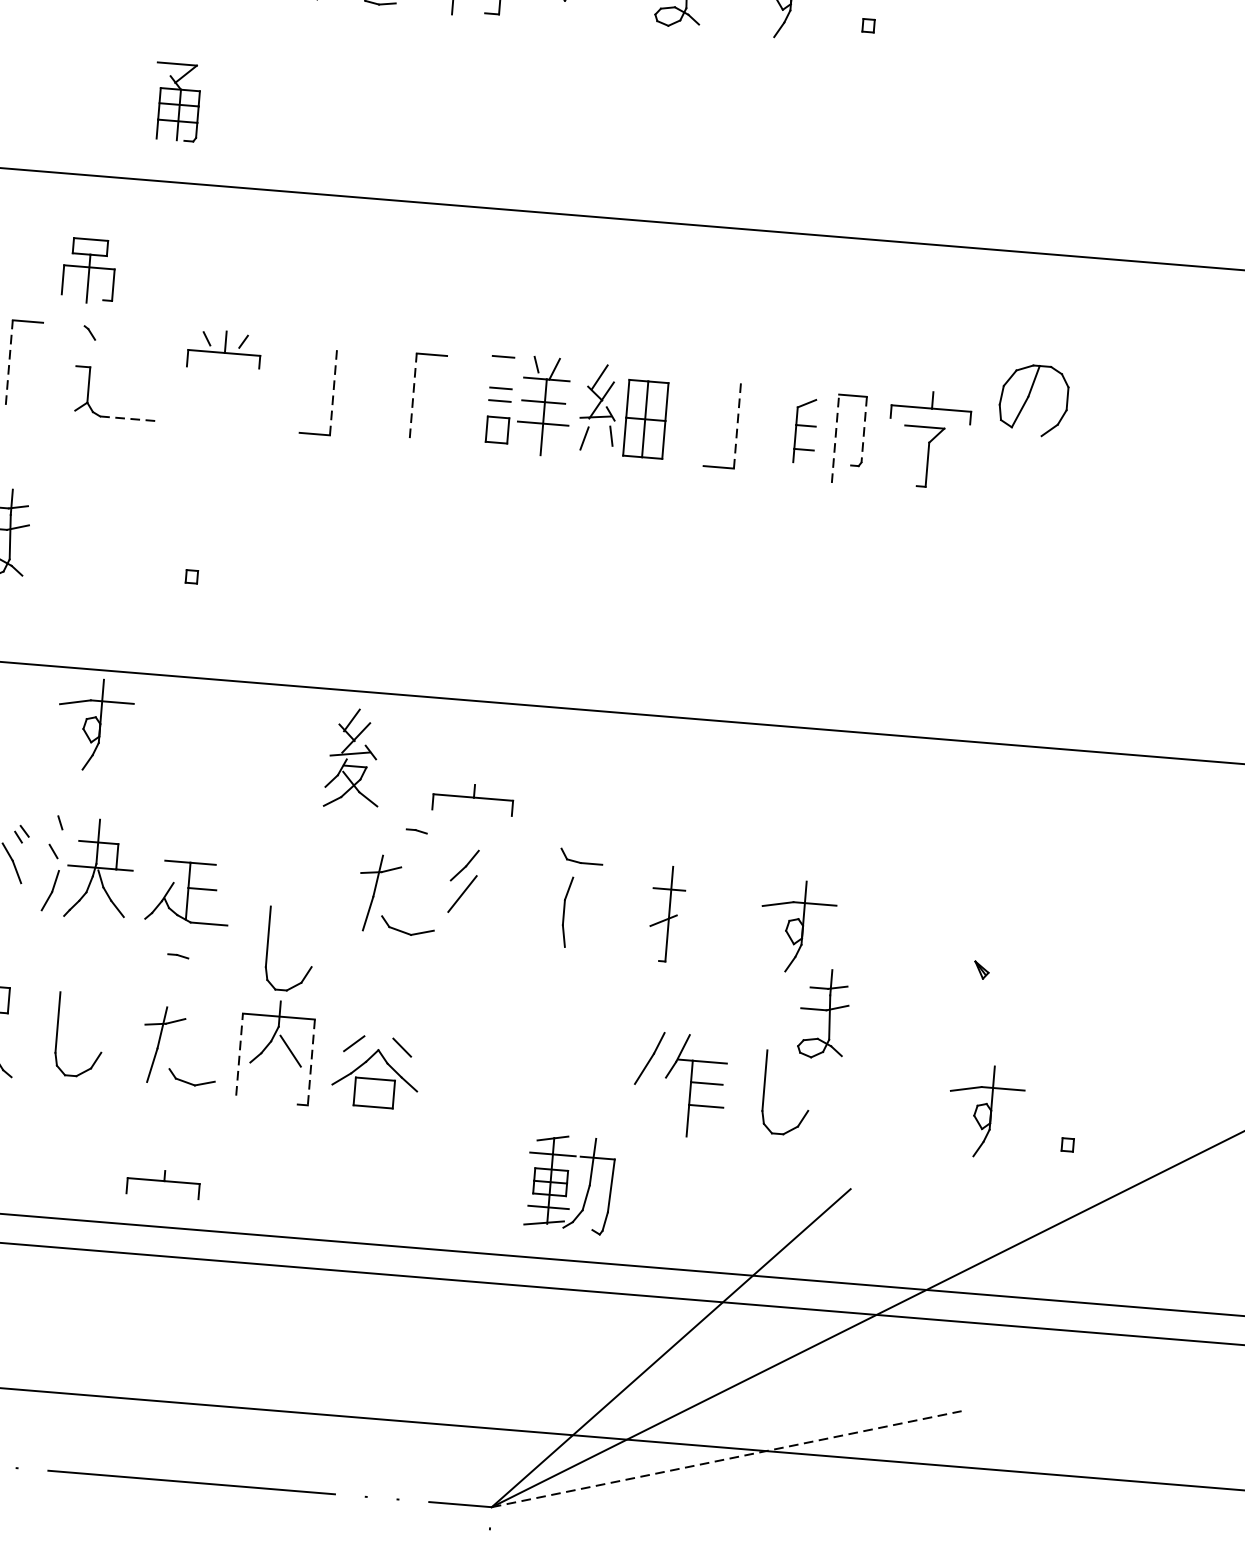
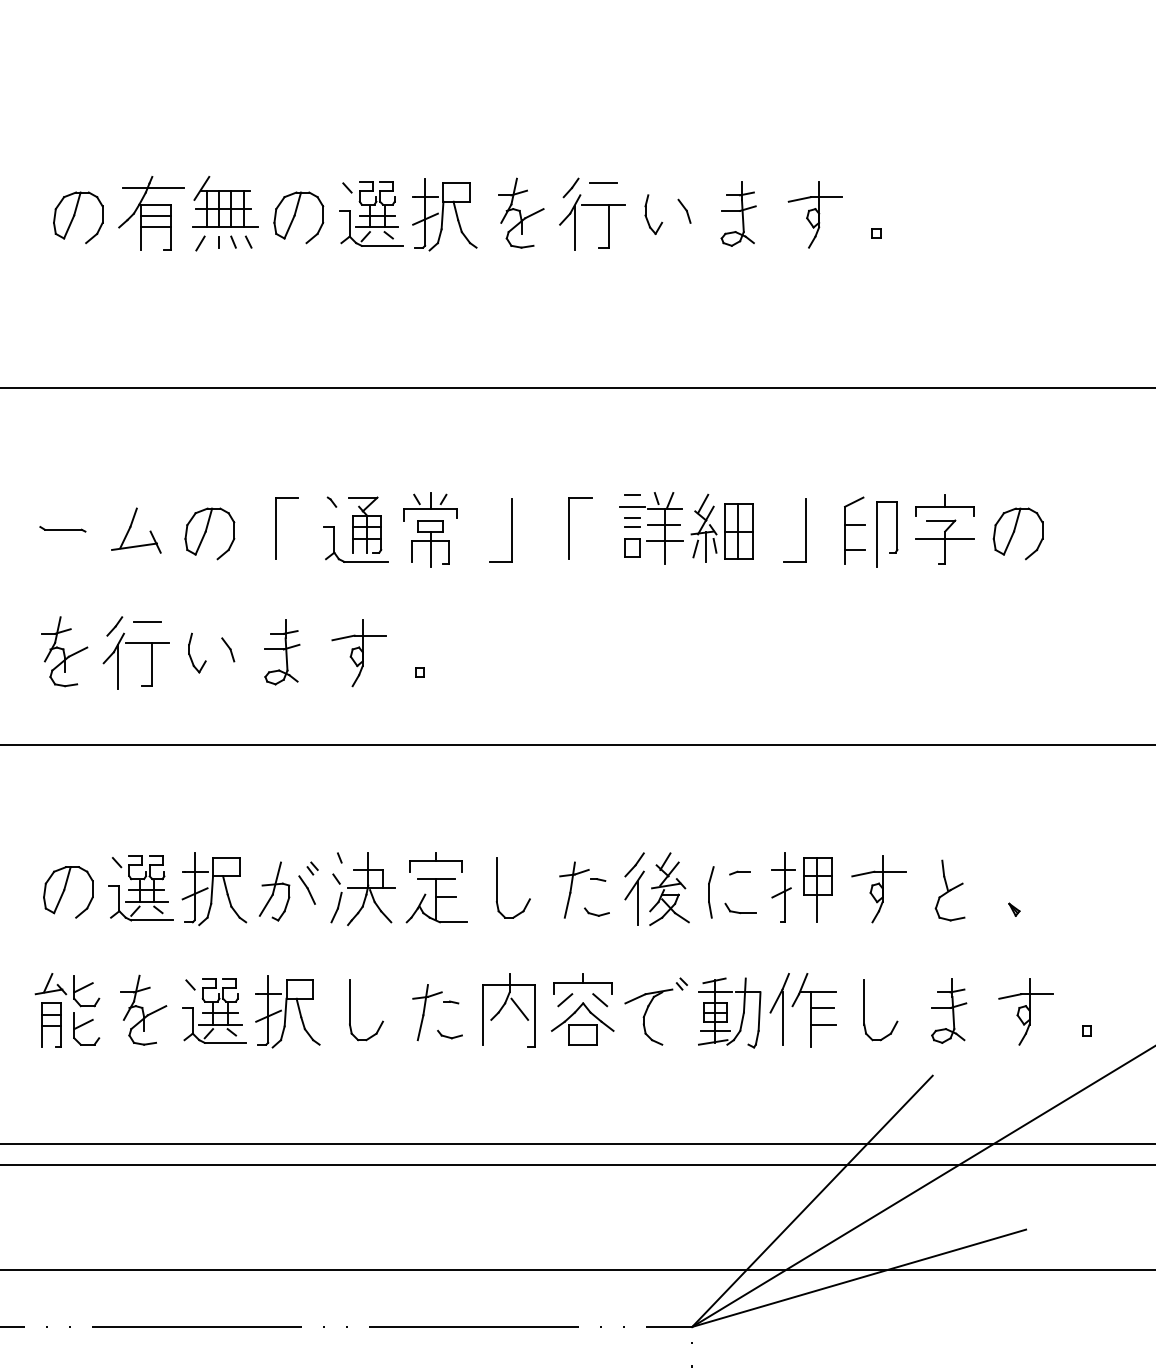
part: (177, 101) -> (365, 524), moved
part: (88, 271) -> (430, 543), moved
line: (9, 362) -> (275, 528), dashed -> solid
line: (501, 372) -> (631, 506), added
line: (333, 392) -> (511, 530), dashed -> solid
line: (413, 395) -> (569, 528), dashed -> solid
part: (1032, 399) -> (1017, 533), moved
line: (130, 418) -> (366, 561), dashed -> solid
line: (737, 425) -> (805, 530), dashed -> solid
part: (804, 430) -> (854, 530), size x1.43
line: (864, 430) -> (897, 526), dashed -> solid
line: (599, 436) -> (706, 546), added
line: (836, 437) -> (877, 533), dashed -> solid
line: (927, 452) -> (944, 538), added
part: (94, 725) -> (358, 653), moved
part: (354, 757) -> (669, 888), moved
part: (472, 797) -> (582, 983), moved
line: (417, 830) -> (598, 879), moved
part: (581, 855) -> (740, 907), moved
part: (608, 887) -> (739, 872), added
line: (465, 917) -> (638, 902), added
part: (713, 920) -> (817, 889), added
part: (407, 925) -> (596, 911), size x0.62
part: (894, 936) -> (949, 890), added
part: (268, 947) -> (497, 887), moved
part: (179, 956) -> (451, 1002), moved
part: (824, 1013) -> (949, 1010), moved
line: (240, 1054) -> (483, 1014), dashed -> solid
line: (311, 1062) -> (535, 1016), dashed -> solid
part: (467, 1064) -> (648, 1008), added
part: (191, 1077) -> (449, 1034), size x0.71
line: (650, 1093) -> (782, 1018), added
part: (163, 1183) -> (435, 862), moved
part: (569, 1183) -> (729, 1012), moved
line: (727, 1459) -> (859, 1278), dashed -> solid

